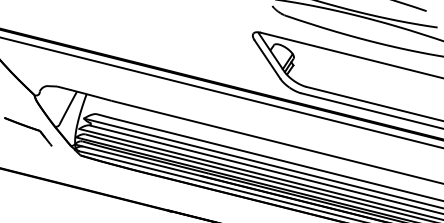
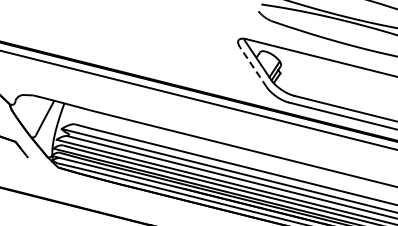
line: (267, 59) -> (253, 67), solid -> dashed

